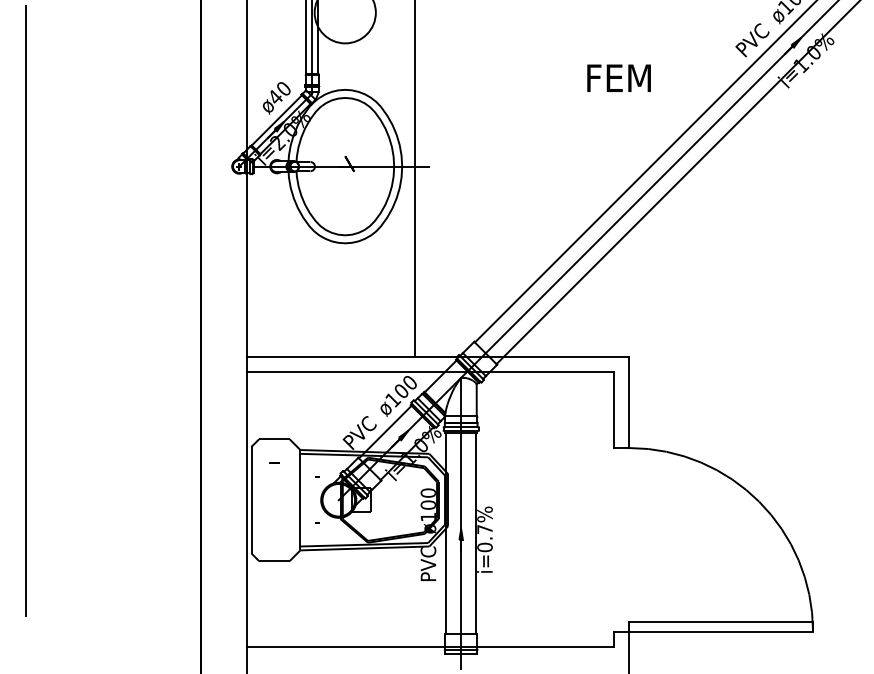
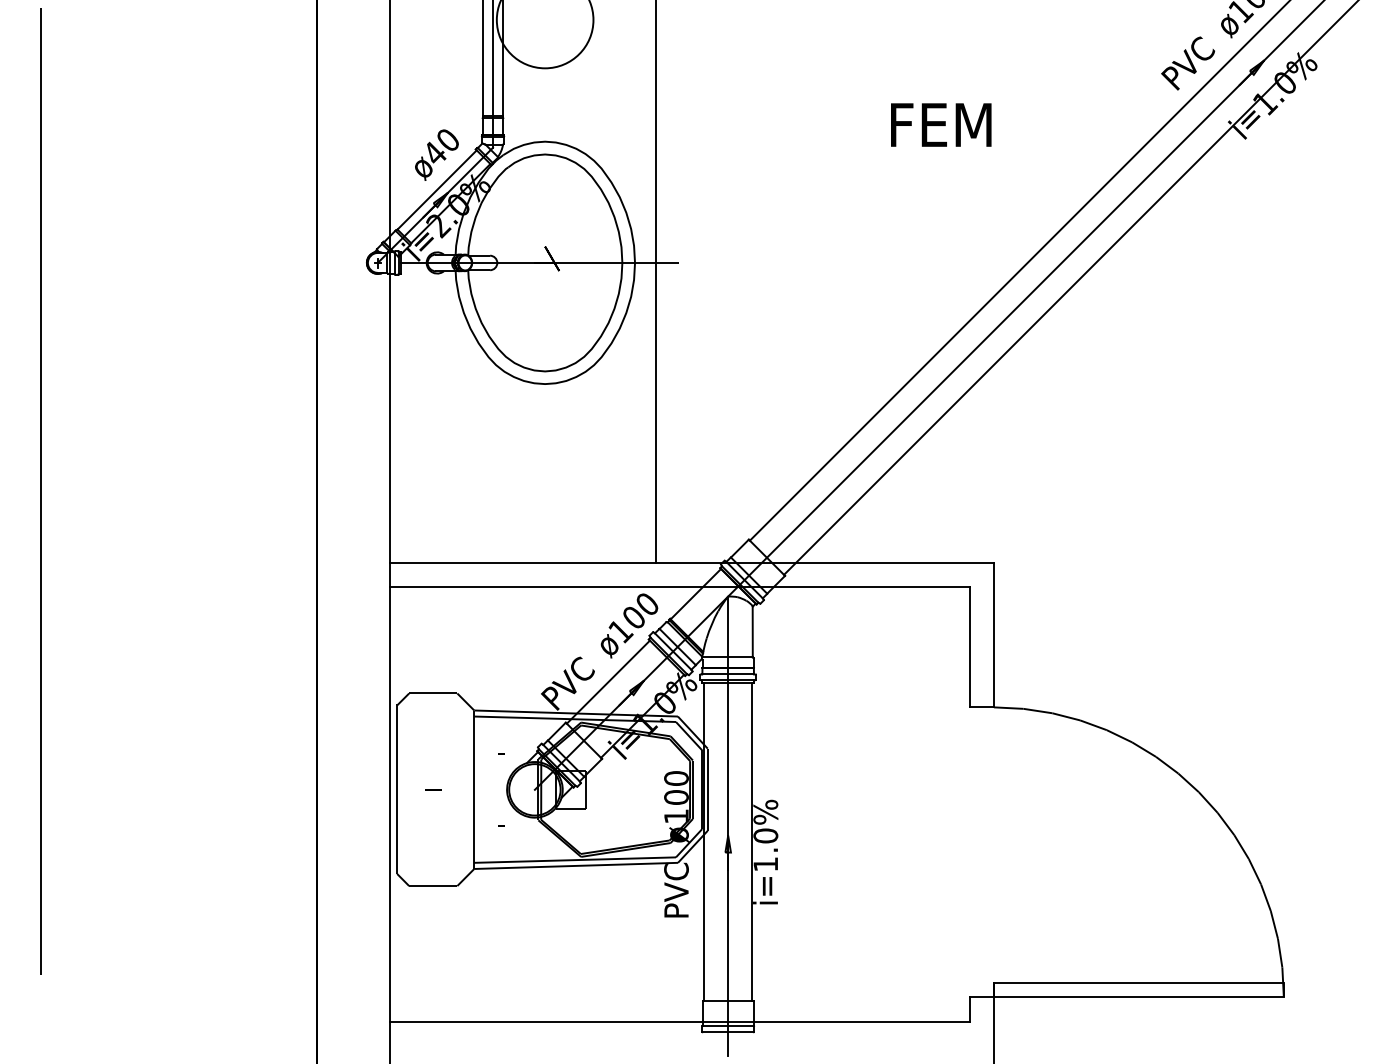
text: (618, 77) -> (940, 123), moved
part: (274, 462) -> (433, 788), moved
text: (484, 538) -> (765, 850), i=0.7% -> i=1.0%

